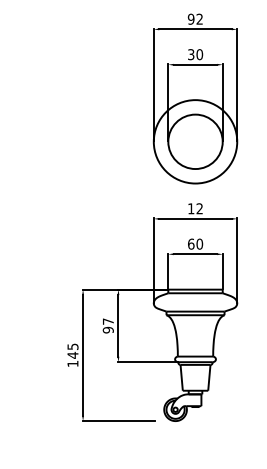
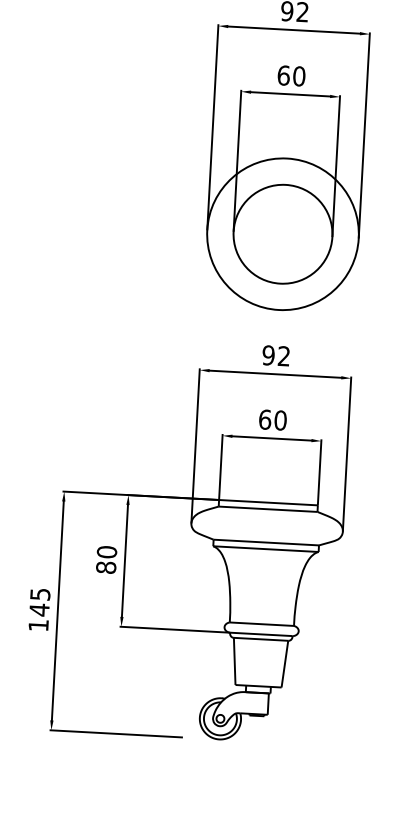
text: (191, 54) -> (284, 75), 30 -> 60
text: (190, 208) -> (267, 354), 12 -> 92
text: (107, 325) -> (105, 559), 97 -> 80

